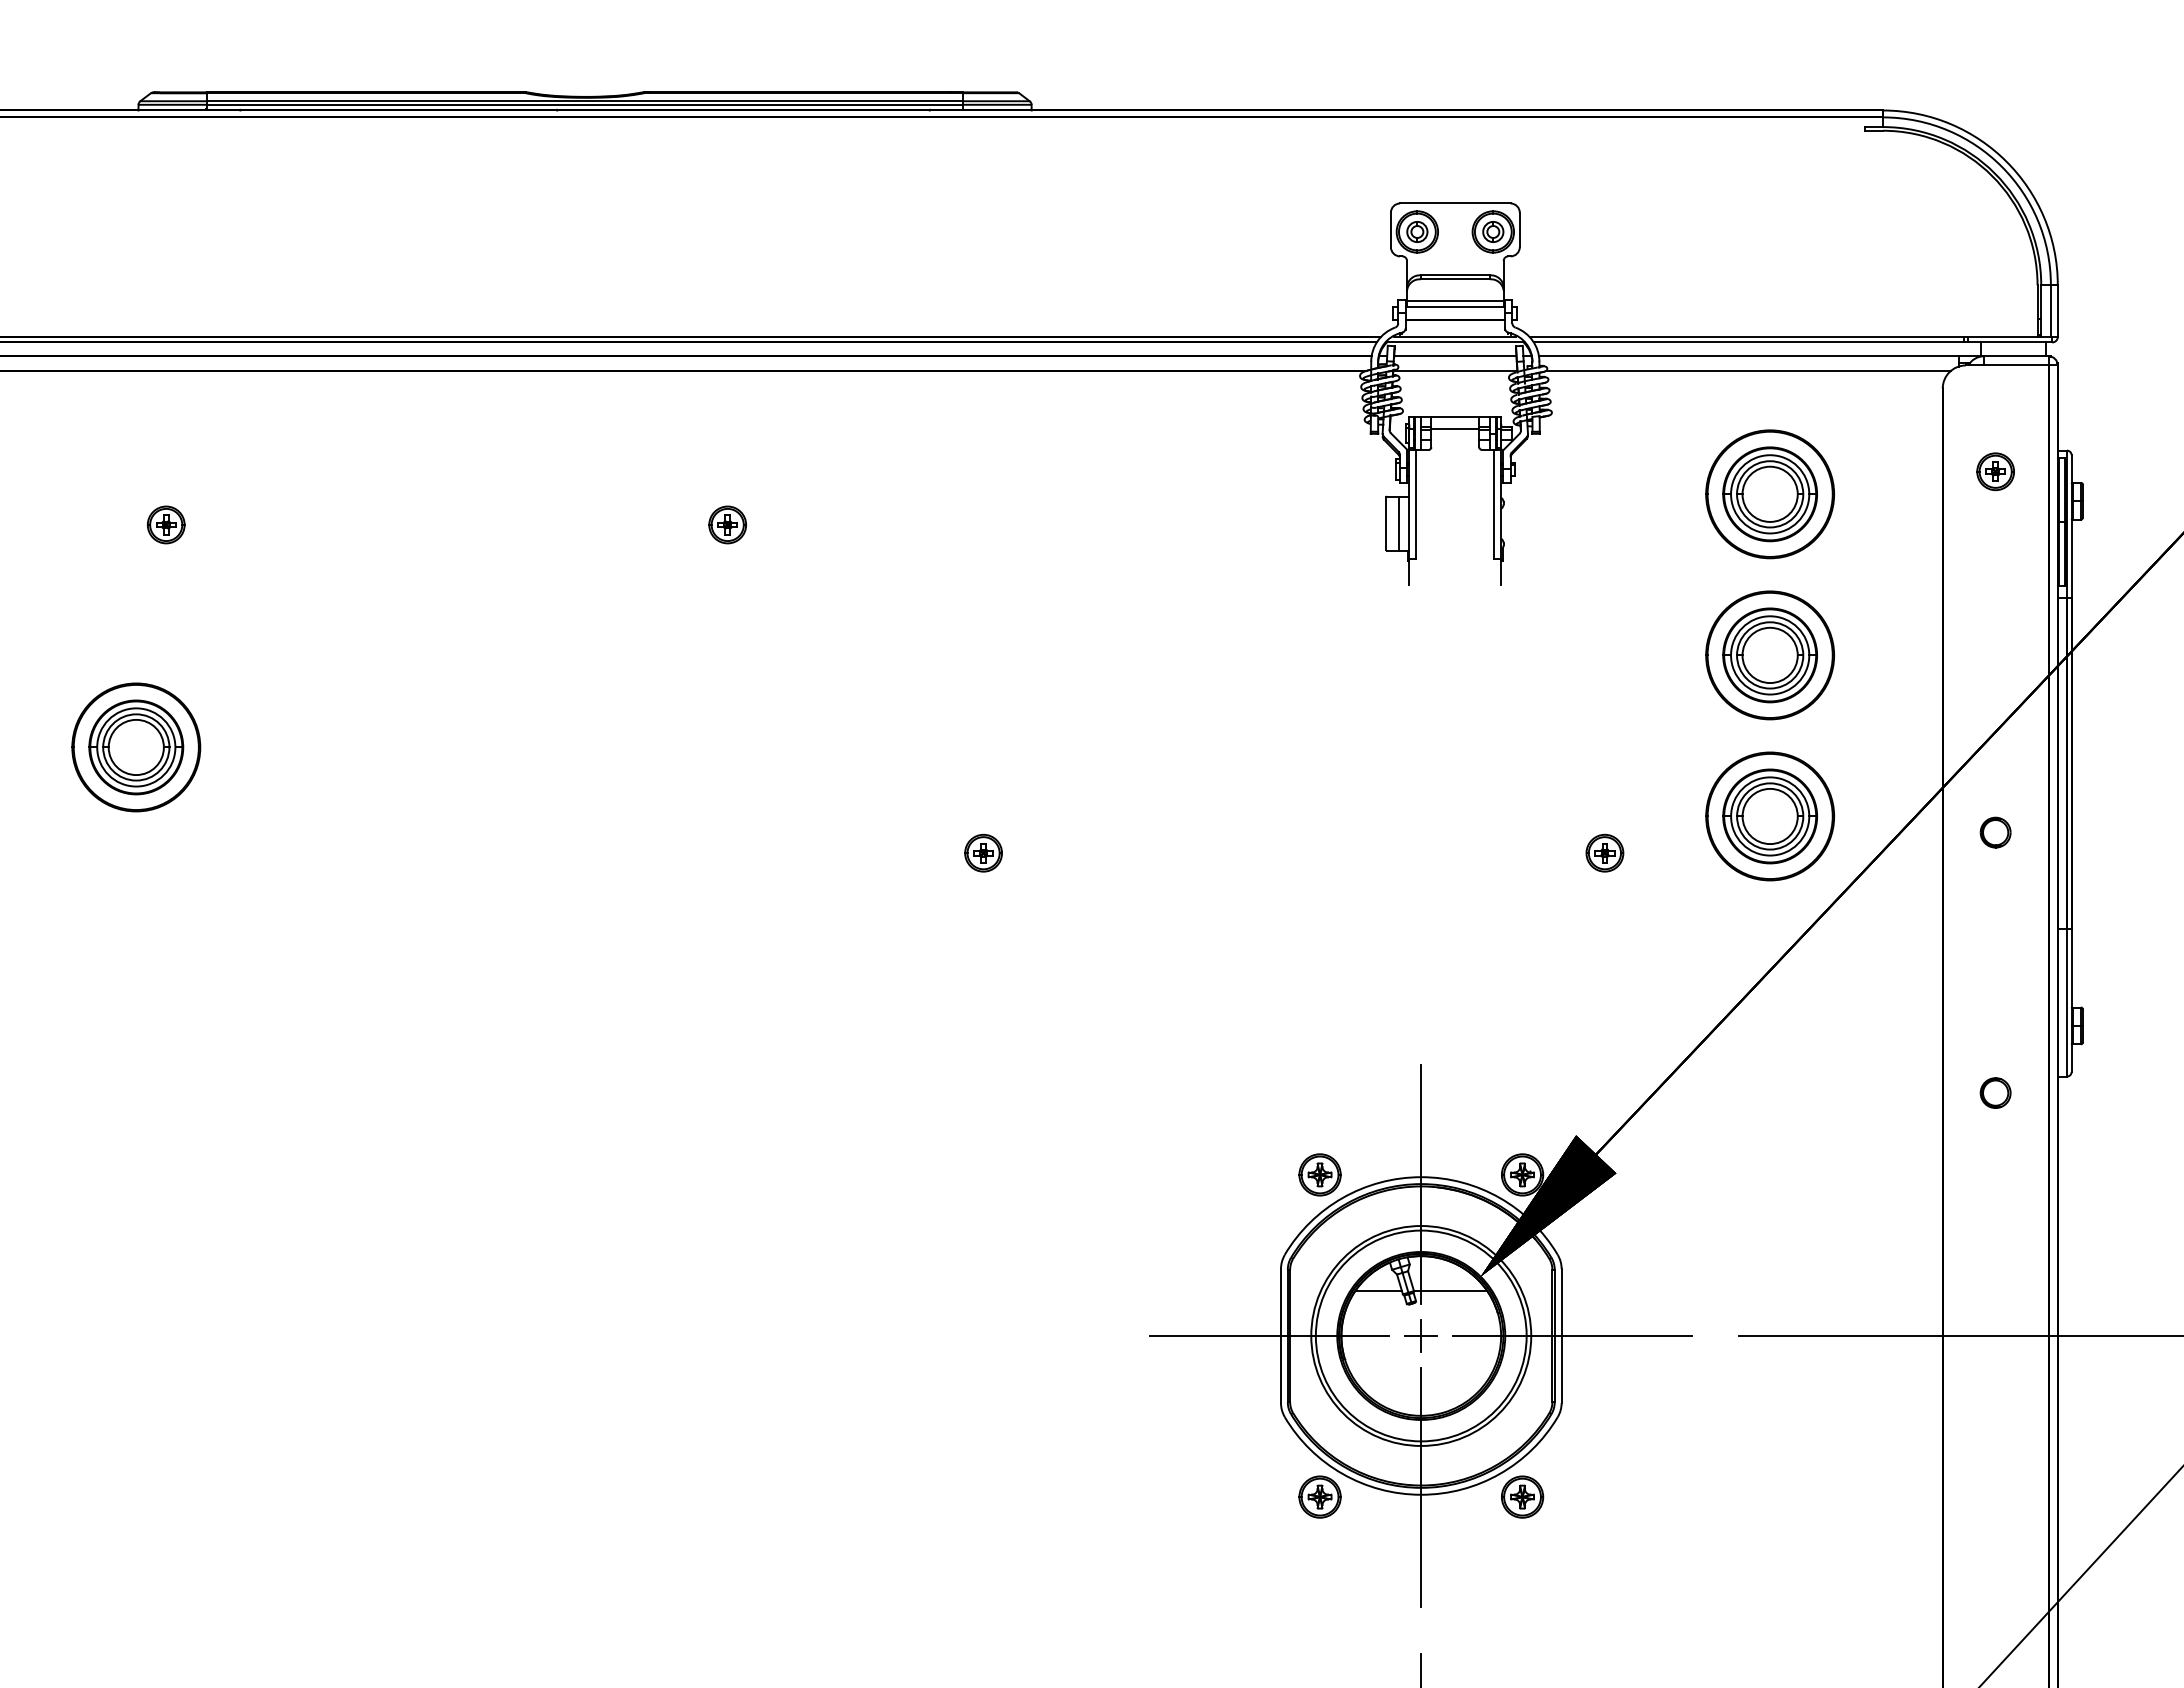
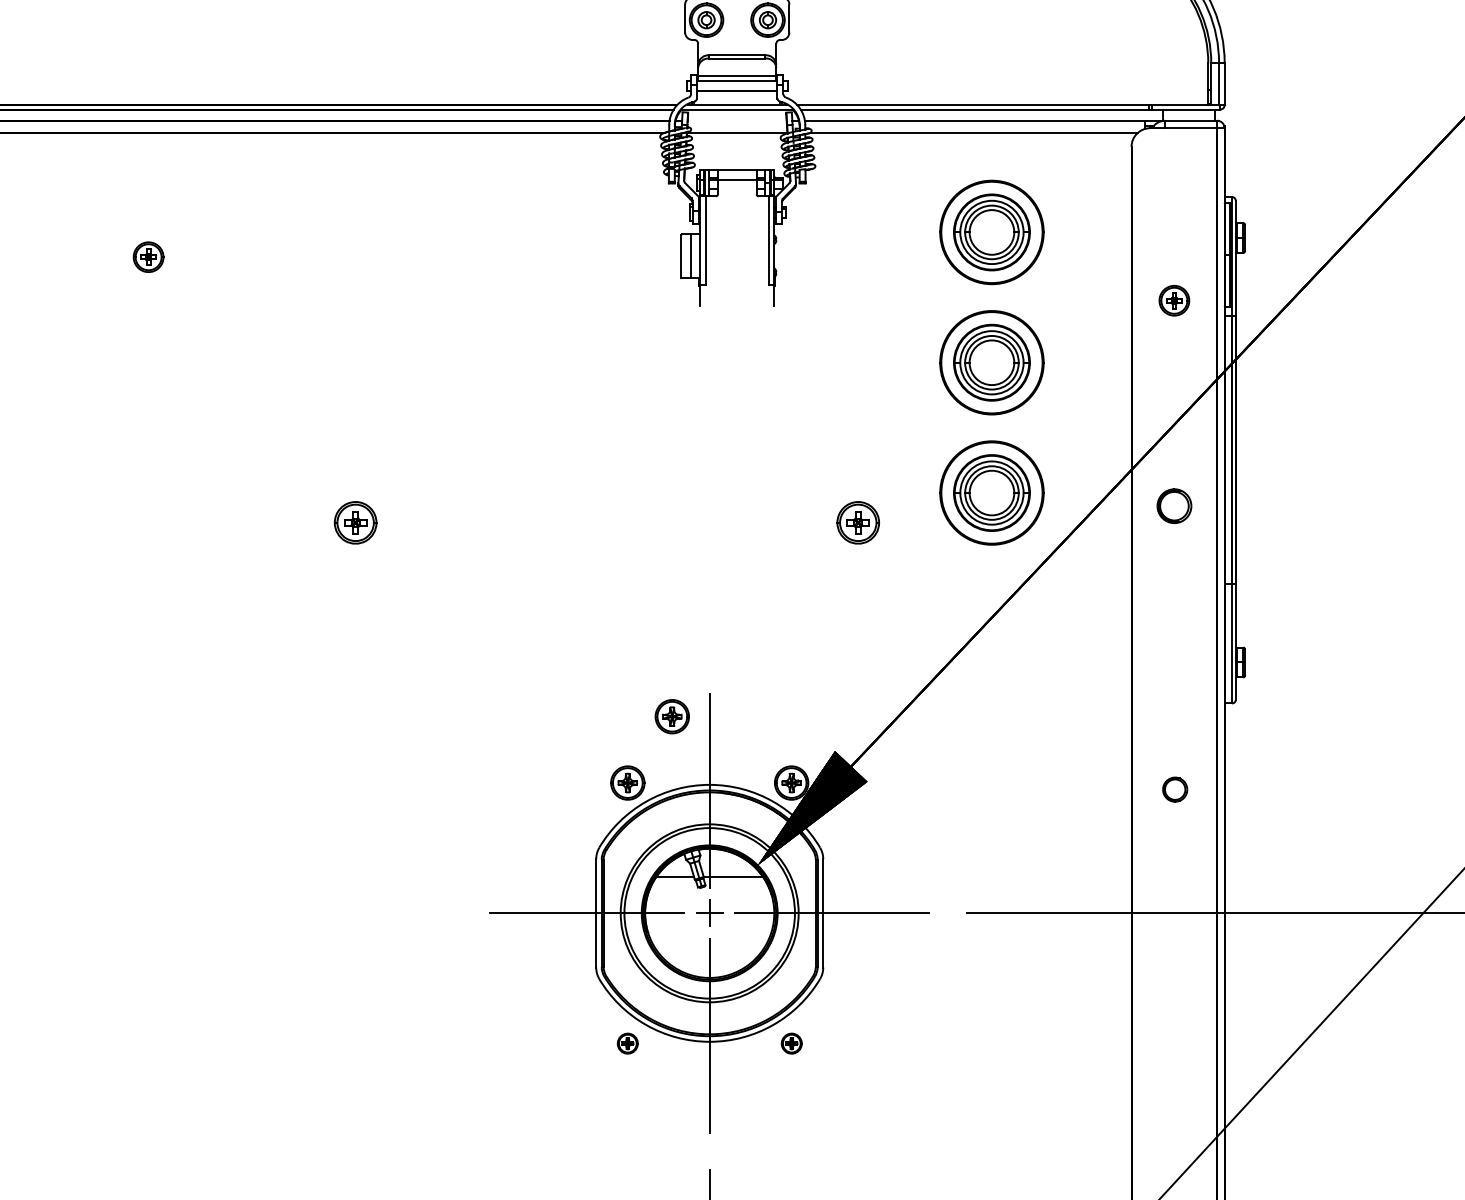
line: (1455, 356) -> (737, 120), removed
part: (1995, 471) -> (1174, 300), moved
part: (1995, 832) -> (1174, 506), size x1.4
part: (983, 852) -> (355, 522), size x1.4
part: (1604, 852) -> (857, 522), size x1.4
part: (1374, 1092) -> (671, 716), added
part: (1995, 1092) -> (1175, 789), moved
part: (1319, 1496) -> (627, 1043), size x0.6
part: (1522, 1496) -> (791, 1043), size x0.6

